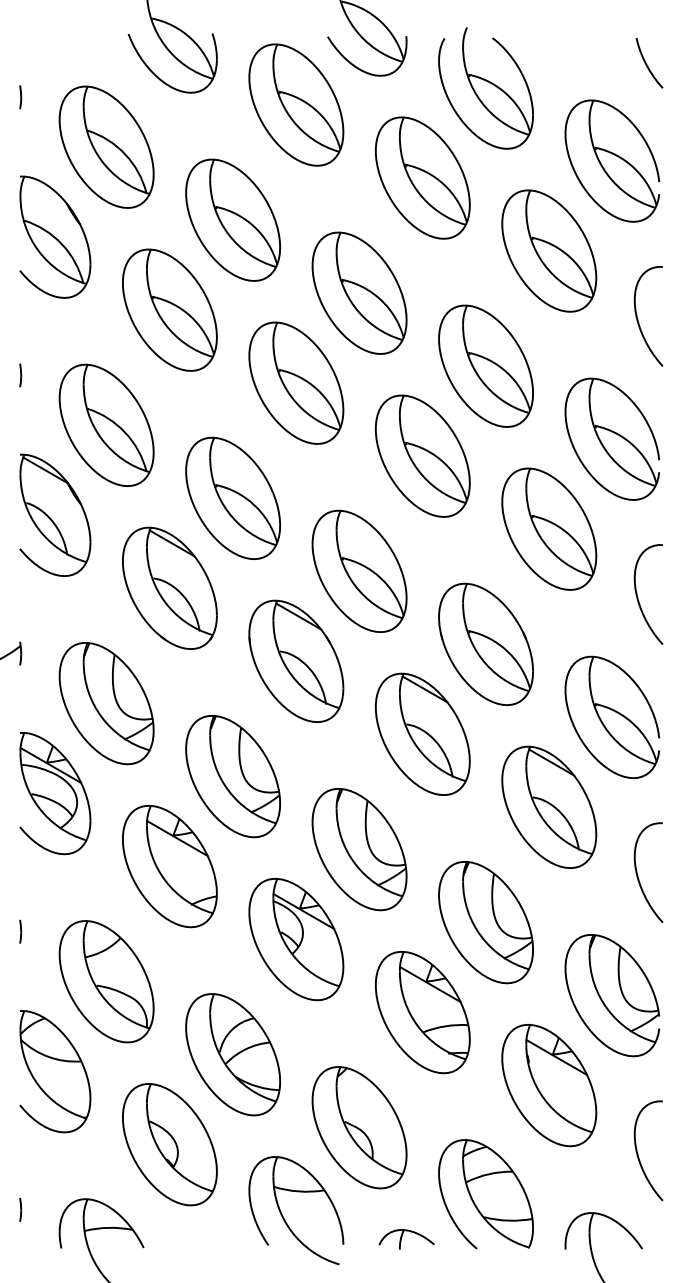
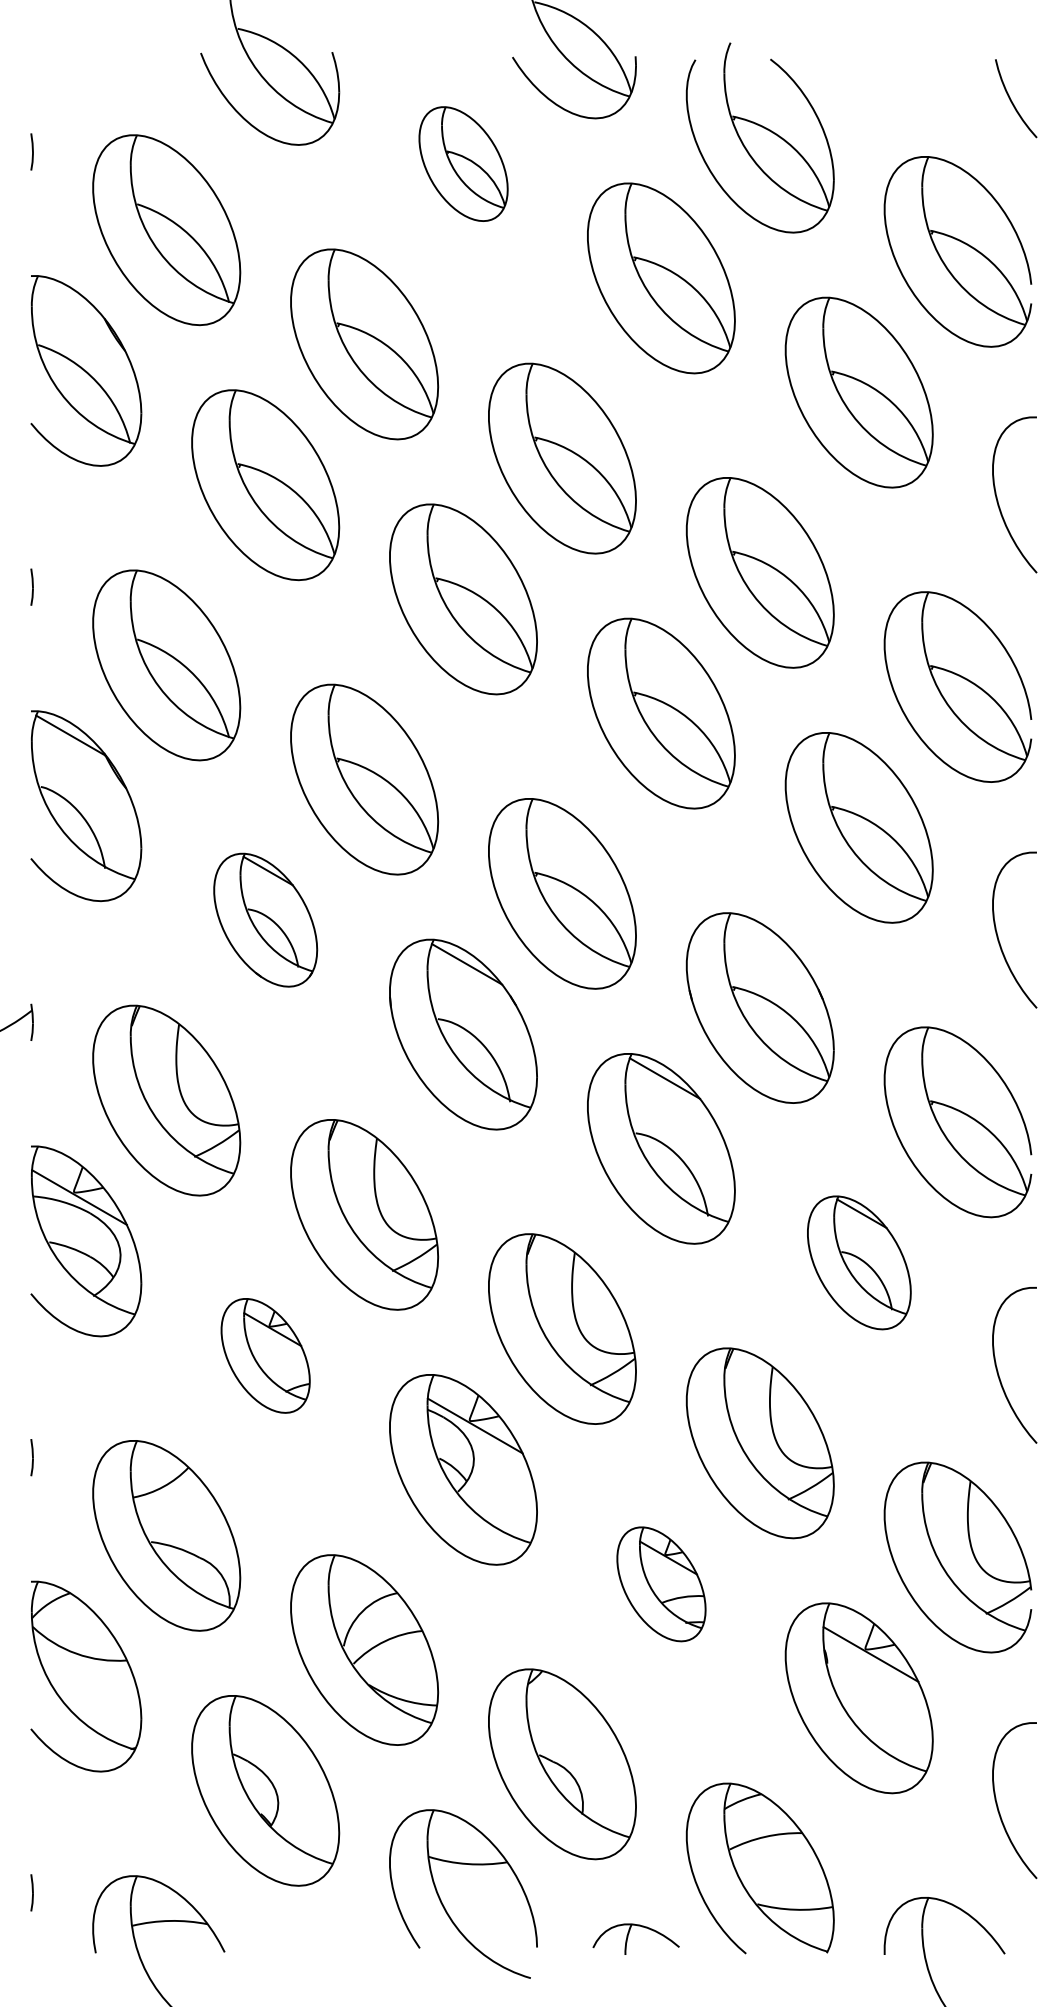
part: (296, 104) -> (463, 163), size x0.6
part: (169, 587) -> (265, 919), size x0.7
part: (549, 806) -> (859, 1261), size x0.7
part: (169, 866) -> (265, 1355), size x0.6
part: (422, 1012) -> (660, 1584), size x0.6

